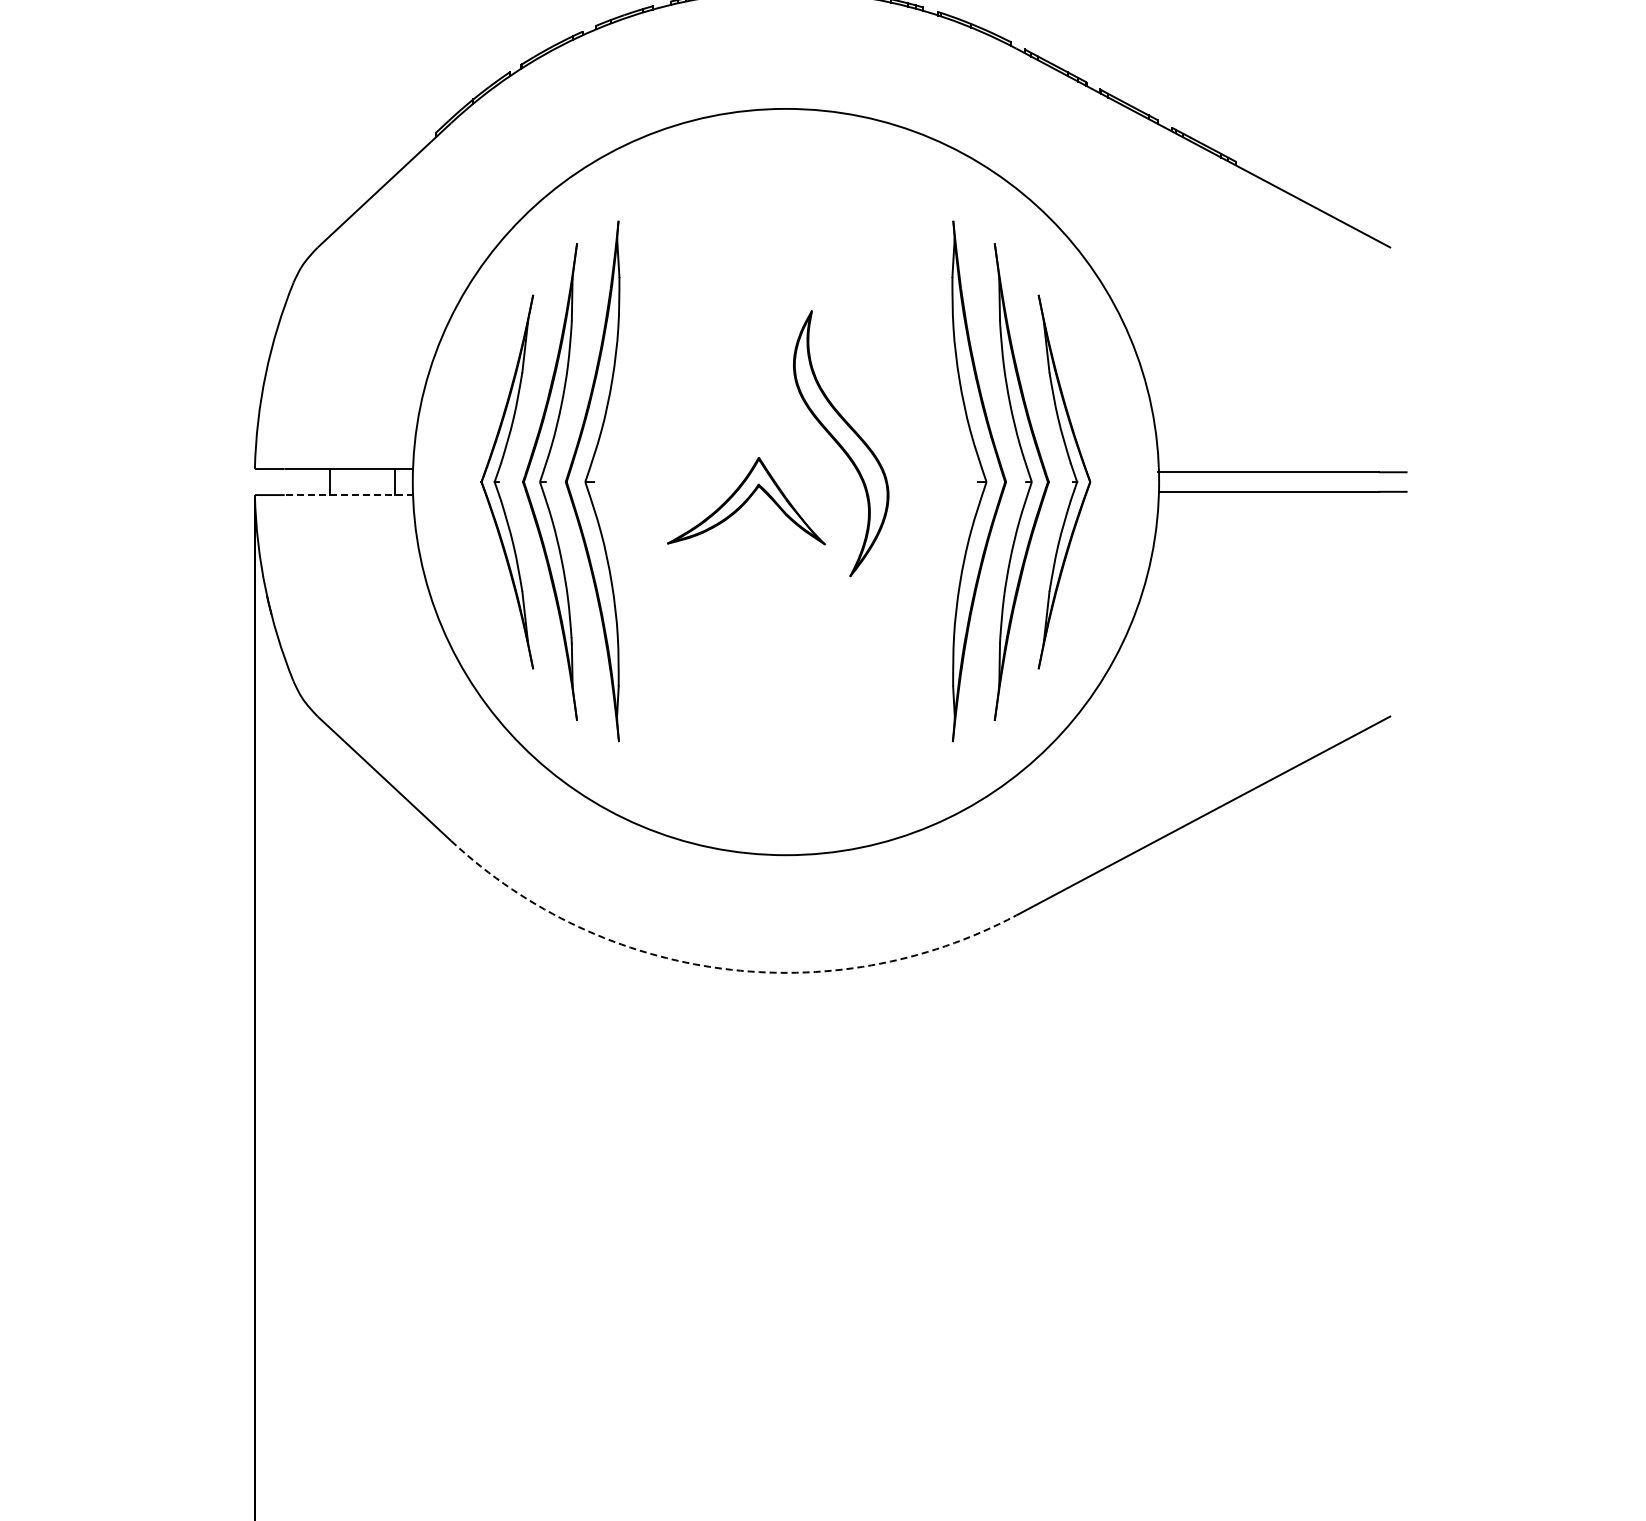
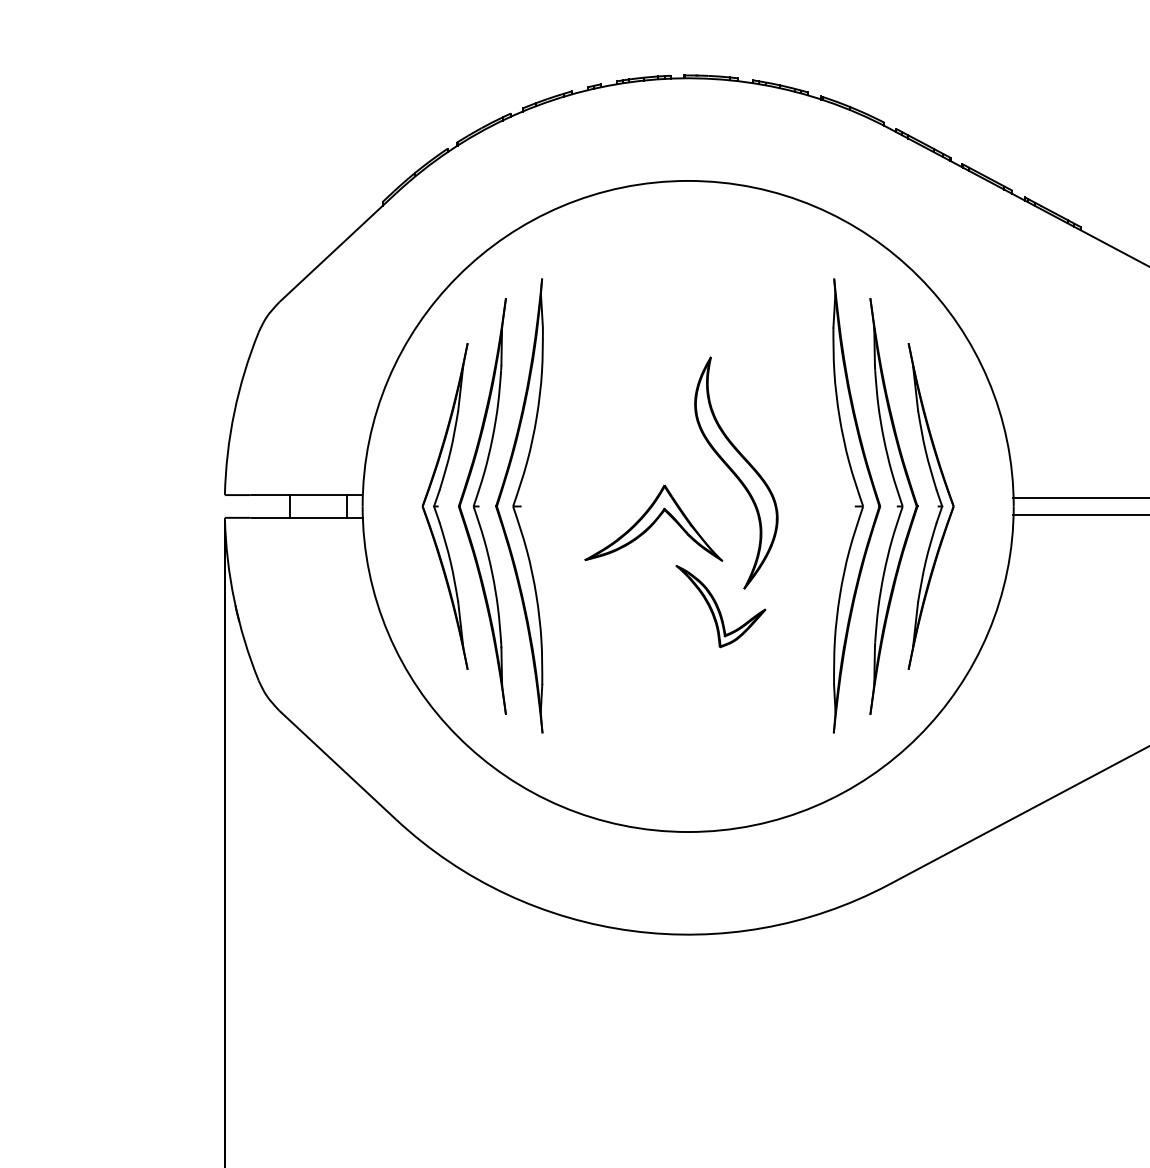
line: (348, 495) -> (306, 518), dashed -> solid
part: (823, 596) -> (720, 606), added
arc: (721, 968) -> (631, 930), dashed -> solid

